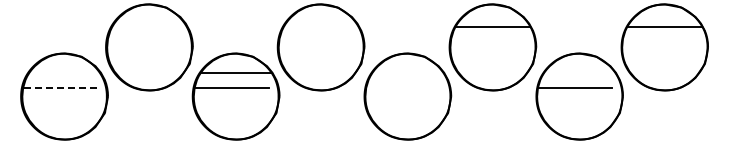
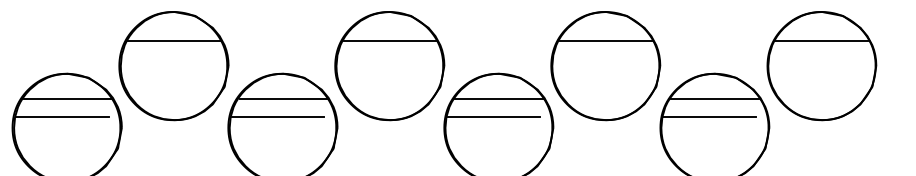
line: (149, 27) -> (173, 41), added
line: (320, 27) -> (388, 41), added
line: (64, 73) -> (67, 98), added
line: (407, 73) -> (498, 98), added
line: (579, 73) -> (714, 98), added
line: (60, 87) -> (62, 116), dashed -> solid
line: (403, 87) -> (493, 116), added

